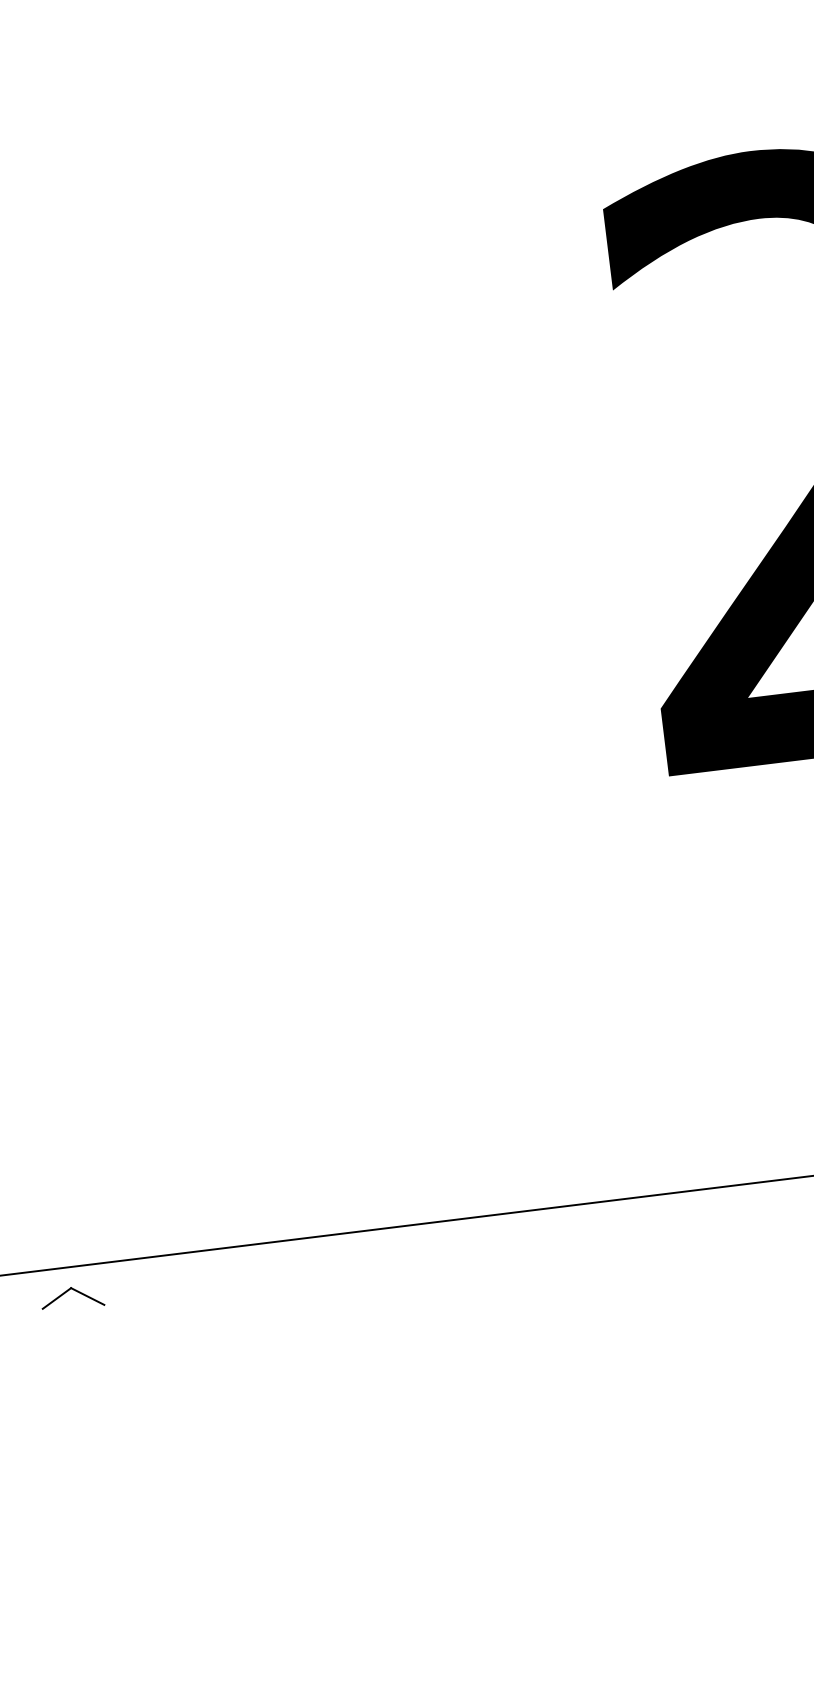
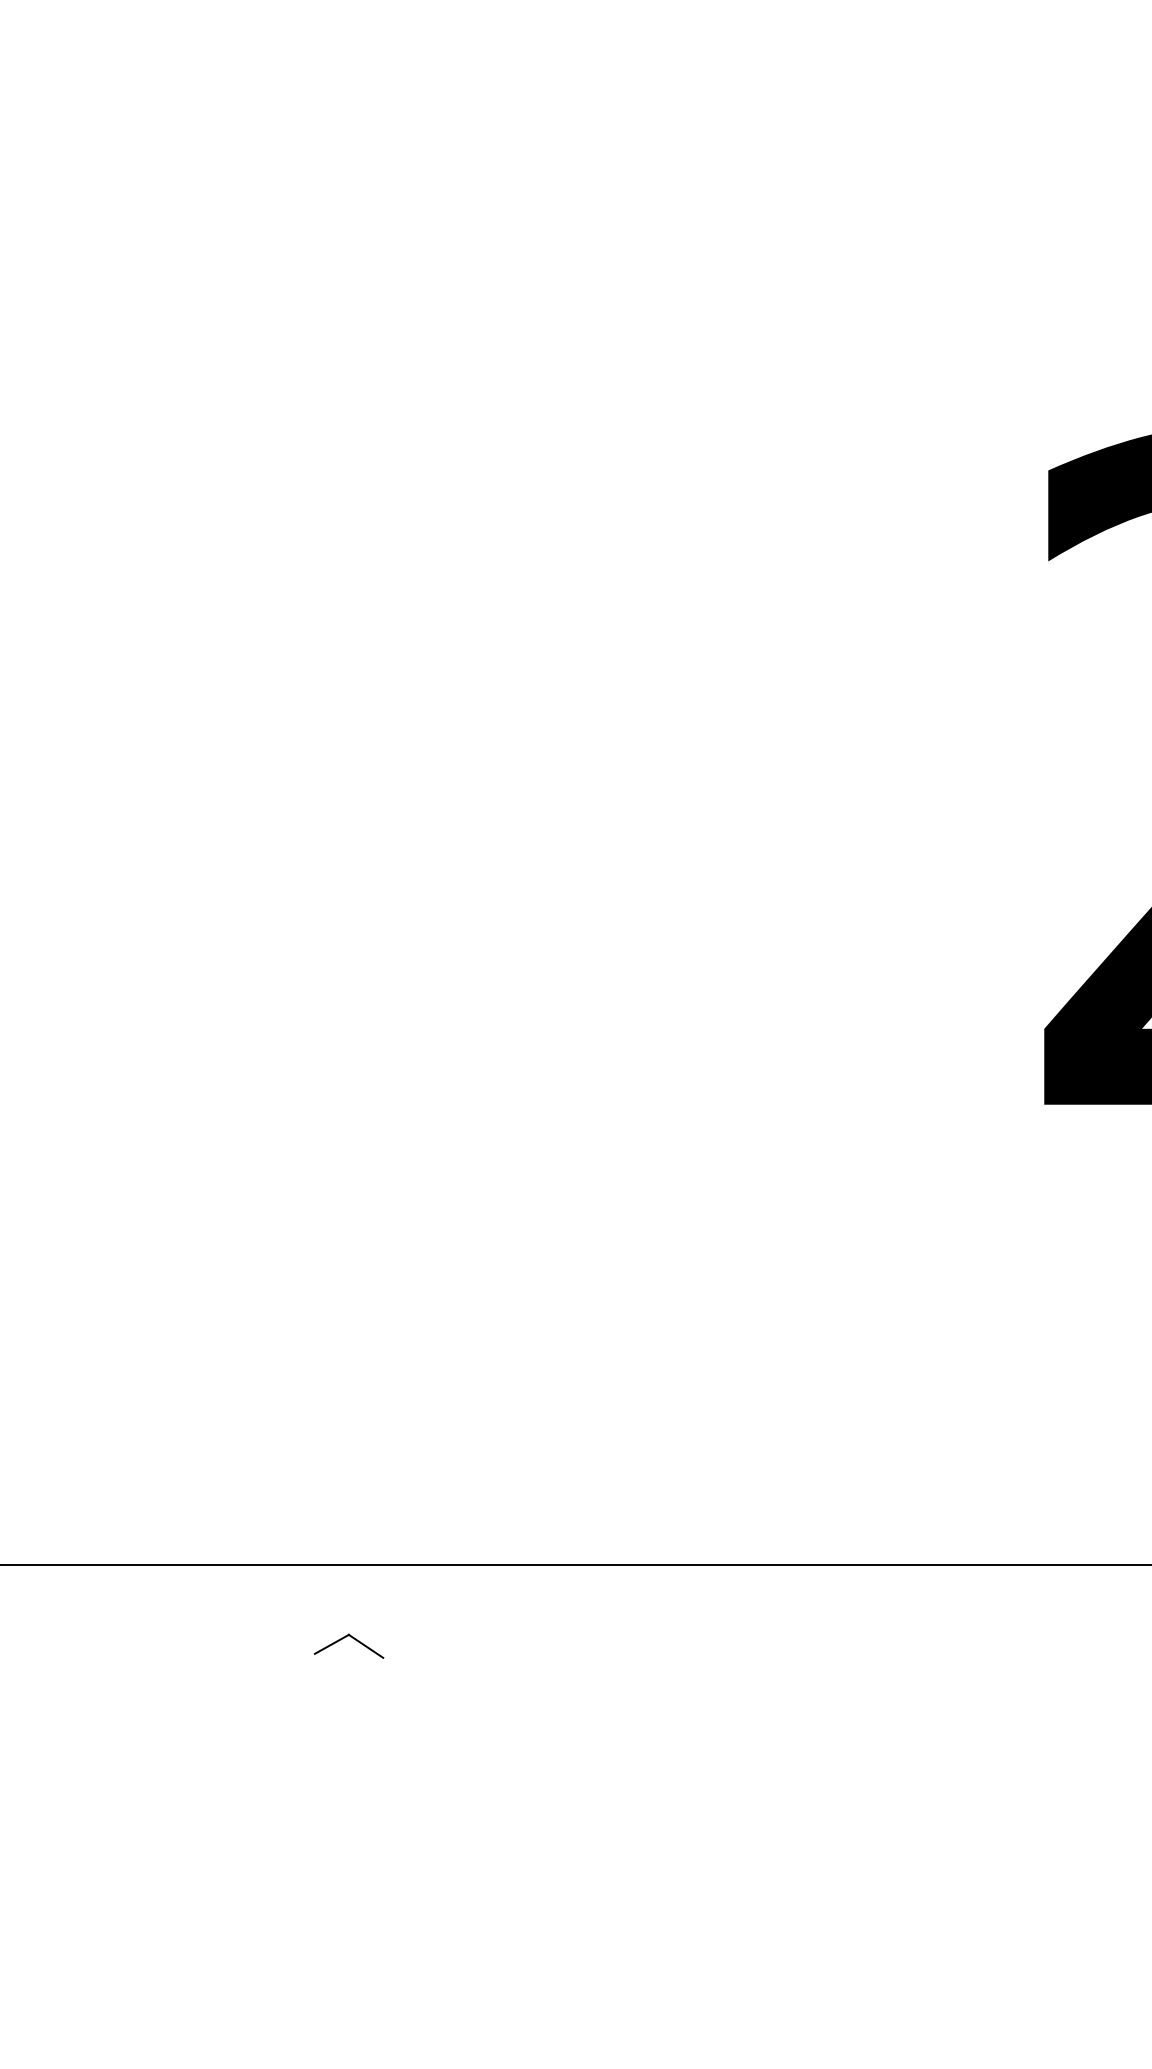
part: (75, 1291) -> (353, 1639), moved

